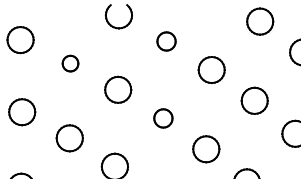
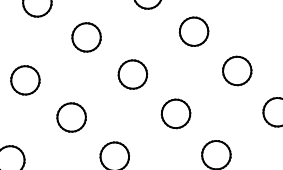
part: (166, 41) -> (194, 31), size x1.43
part: (70, 63) -> (86, 37), size x1.67
part: (163, 118) -> (176, 113), size x1.43

